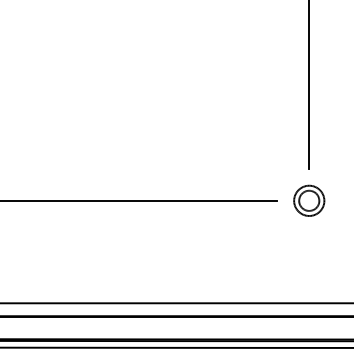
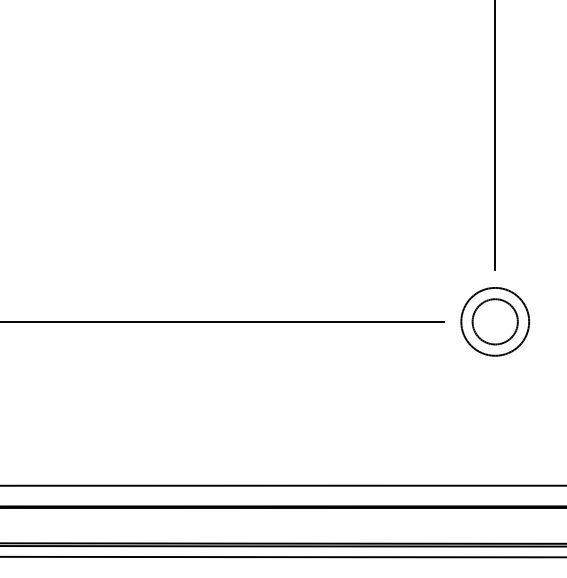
part: (309, 200) -> (495, 321), size x1.4

